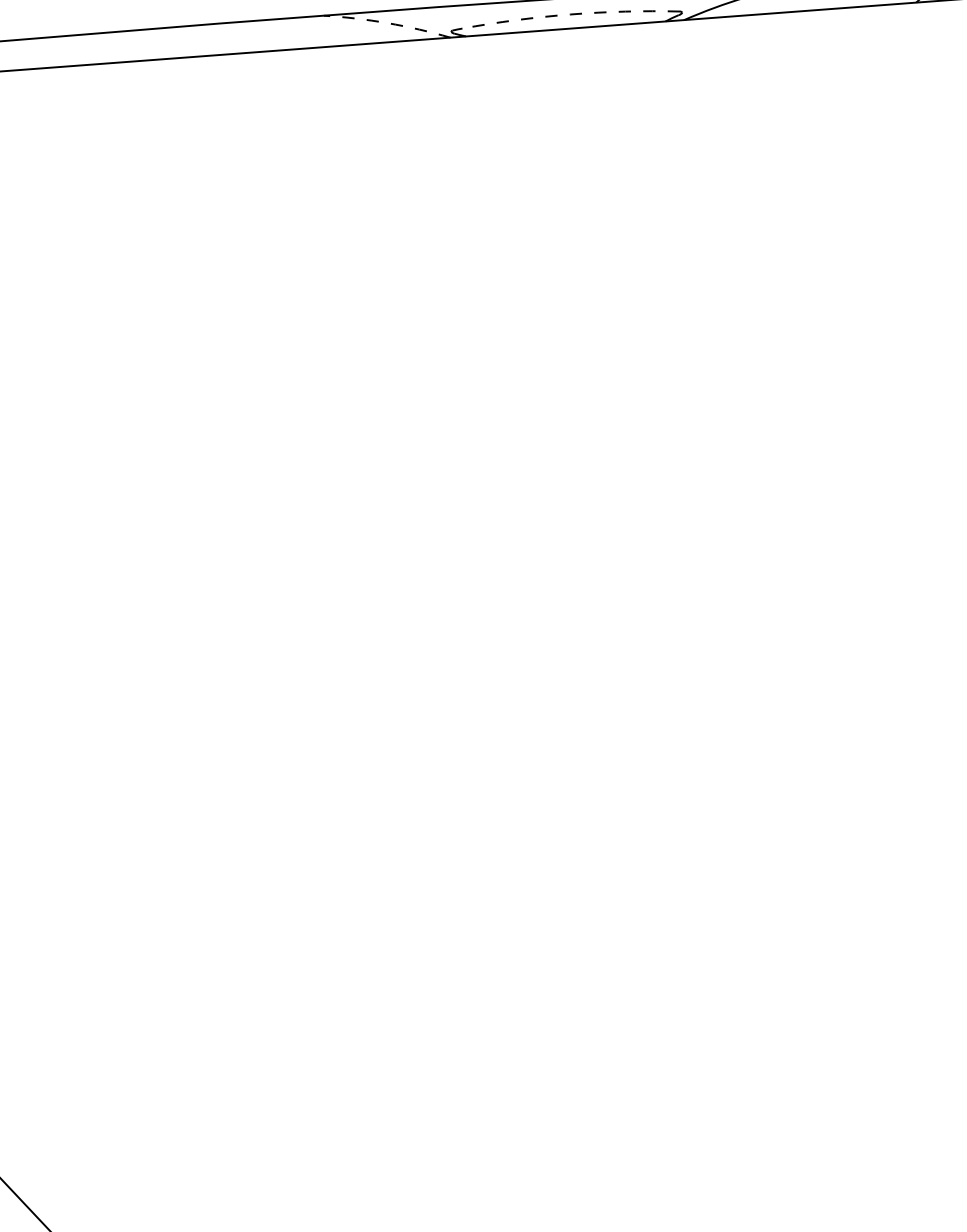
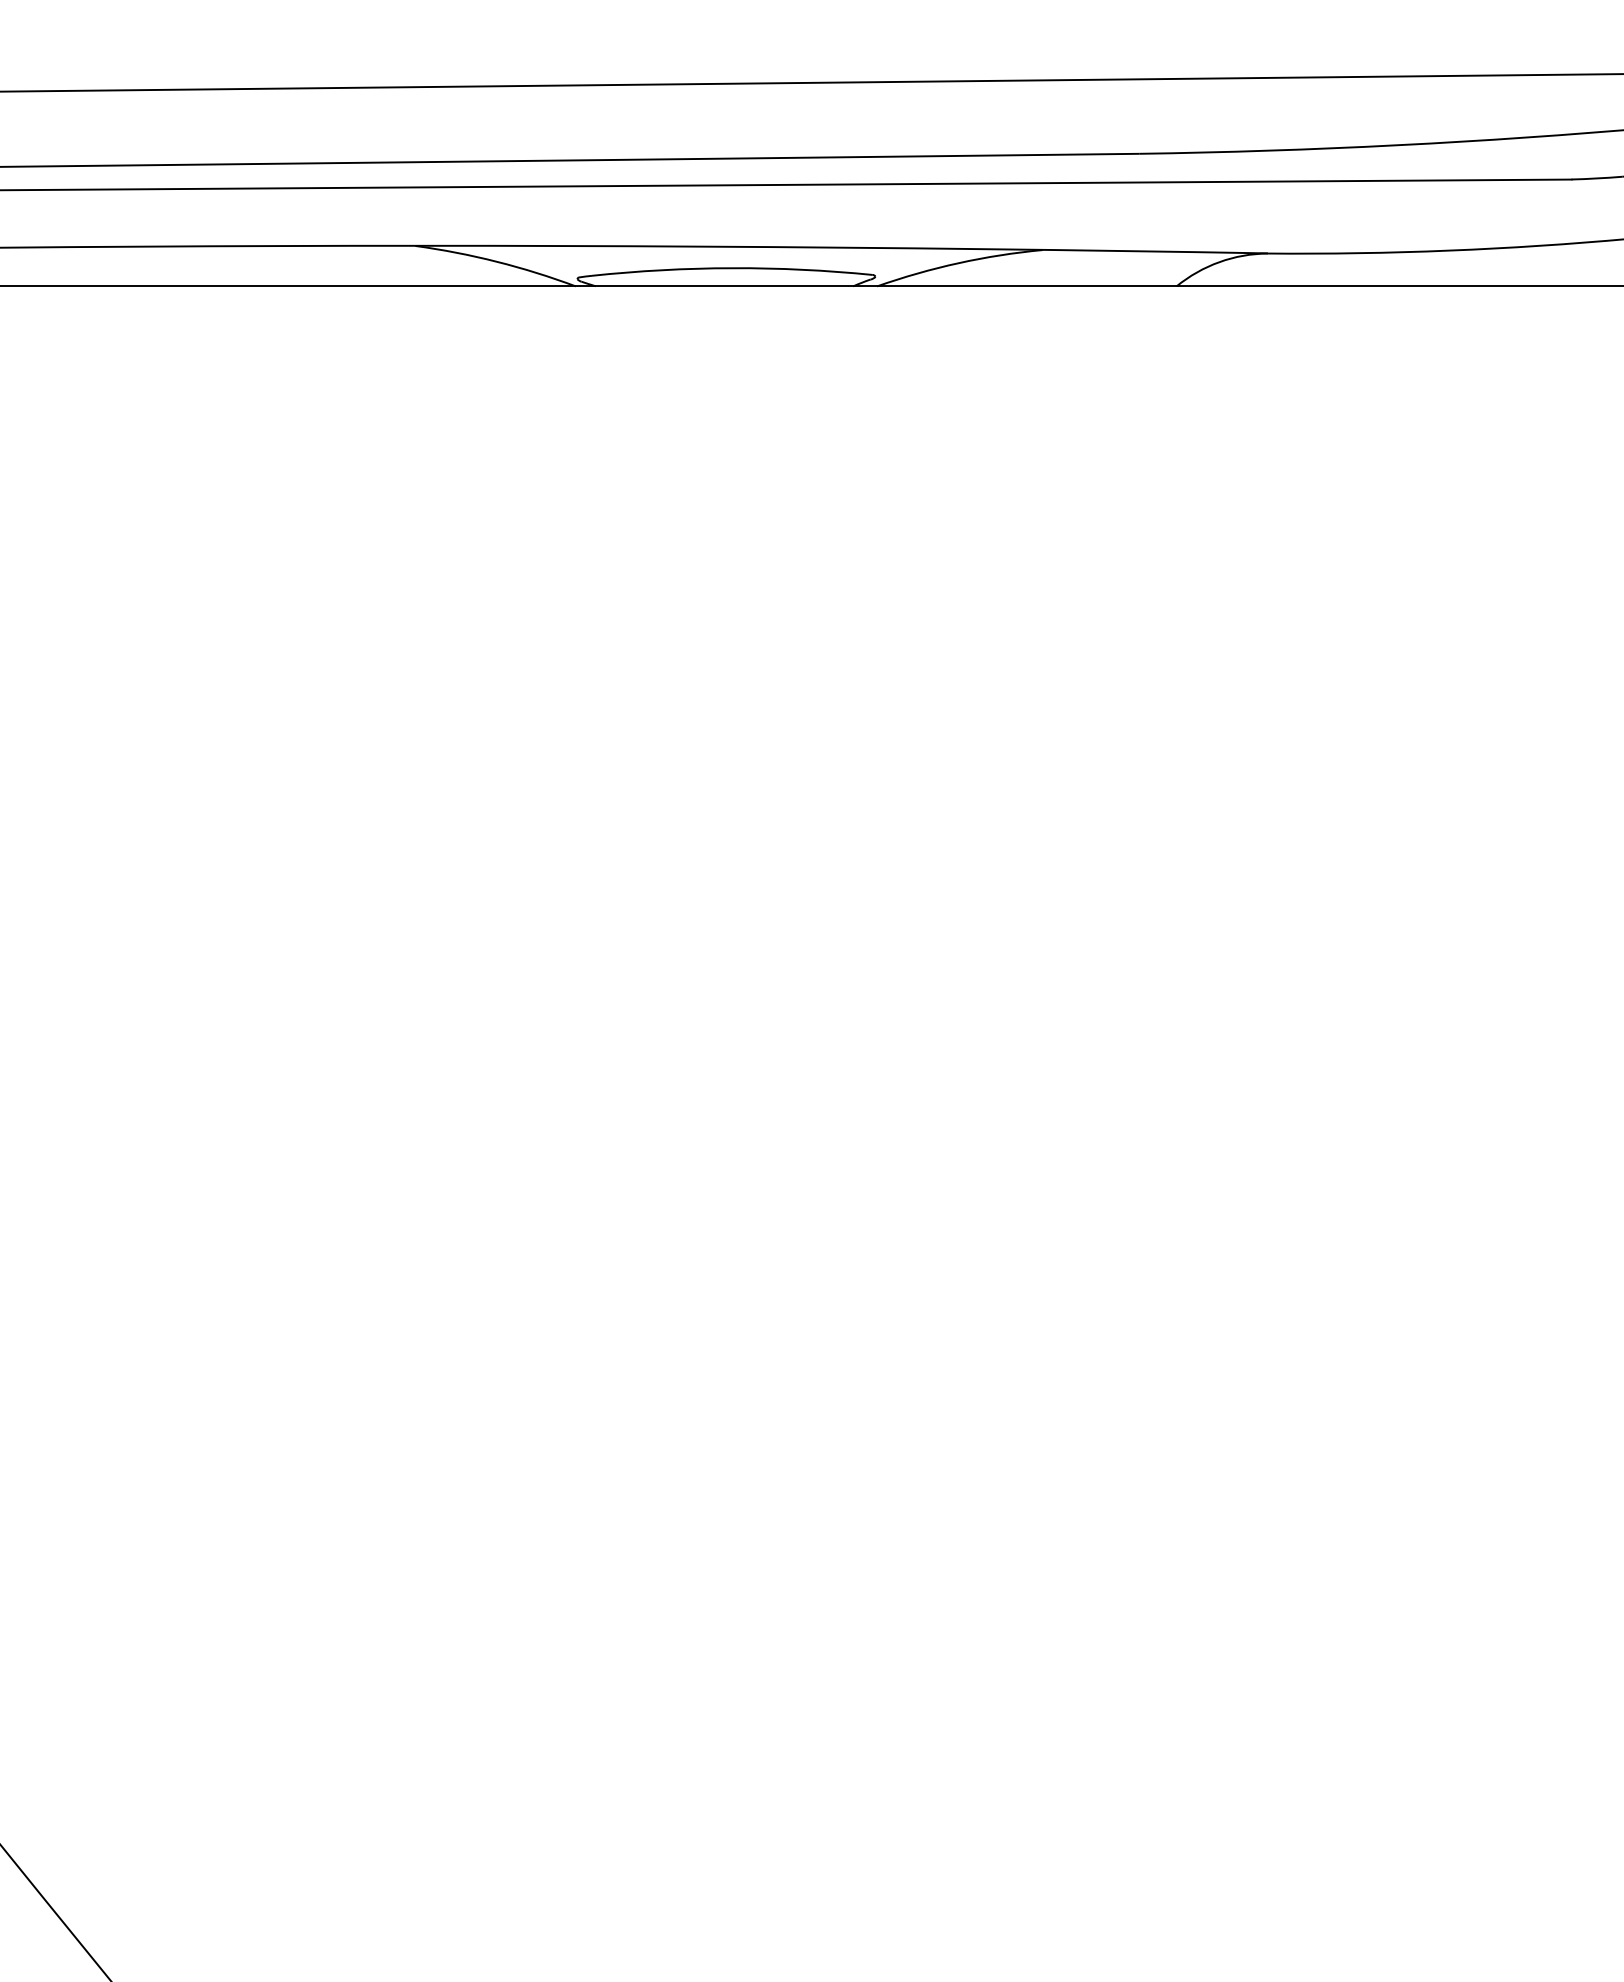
arc: (570, 14) -> (732, 268), dashed -> solid
arc: (387, 23) -> (496, 261), dashed -> solid

